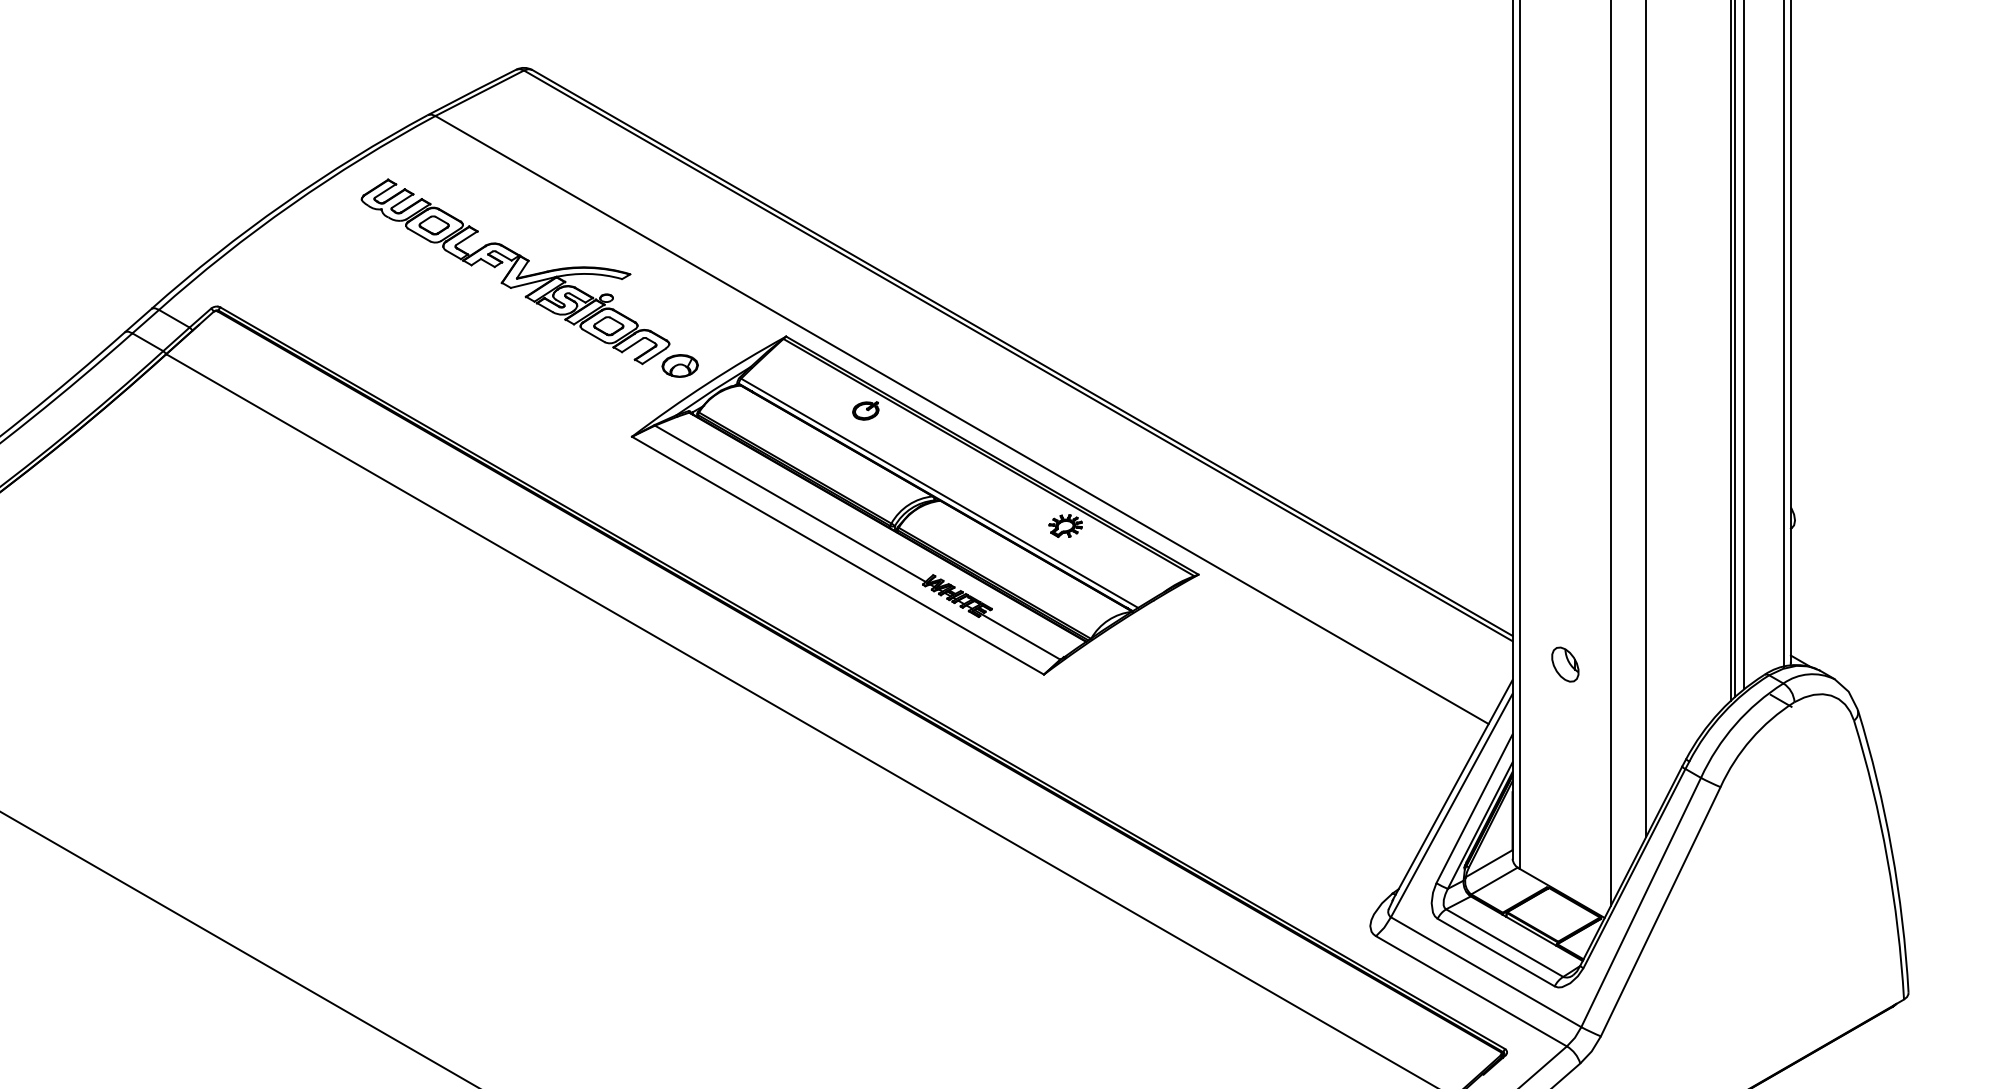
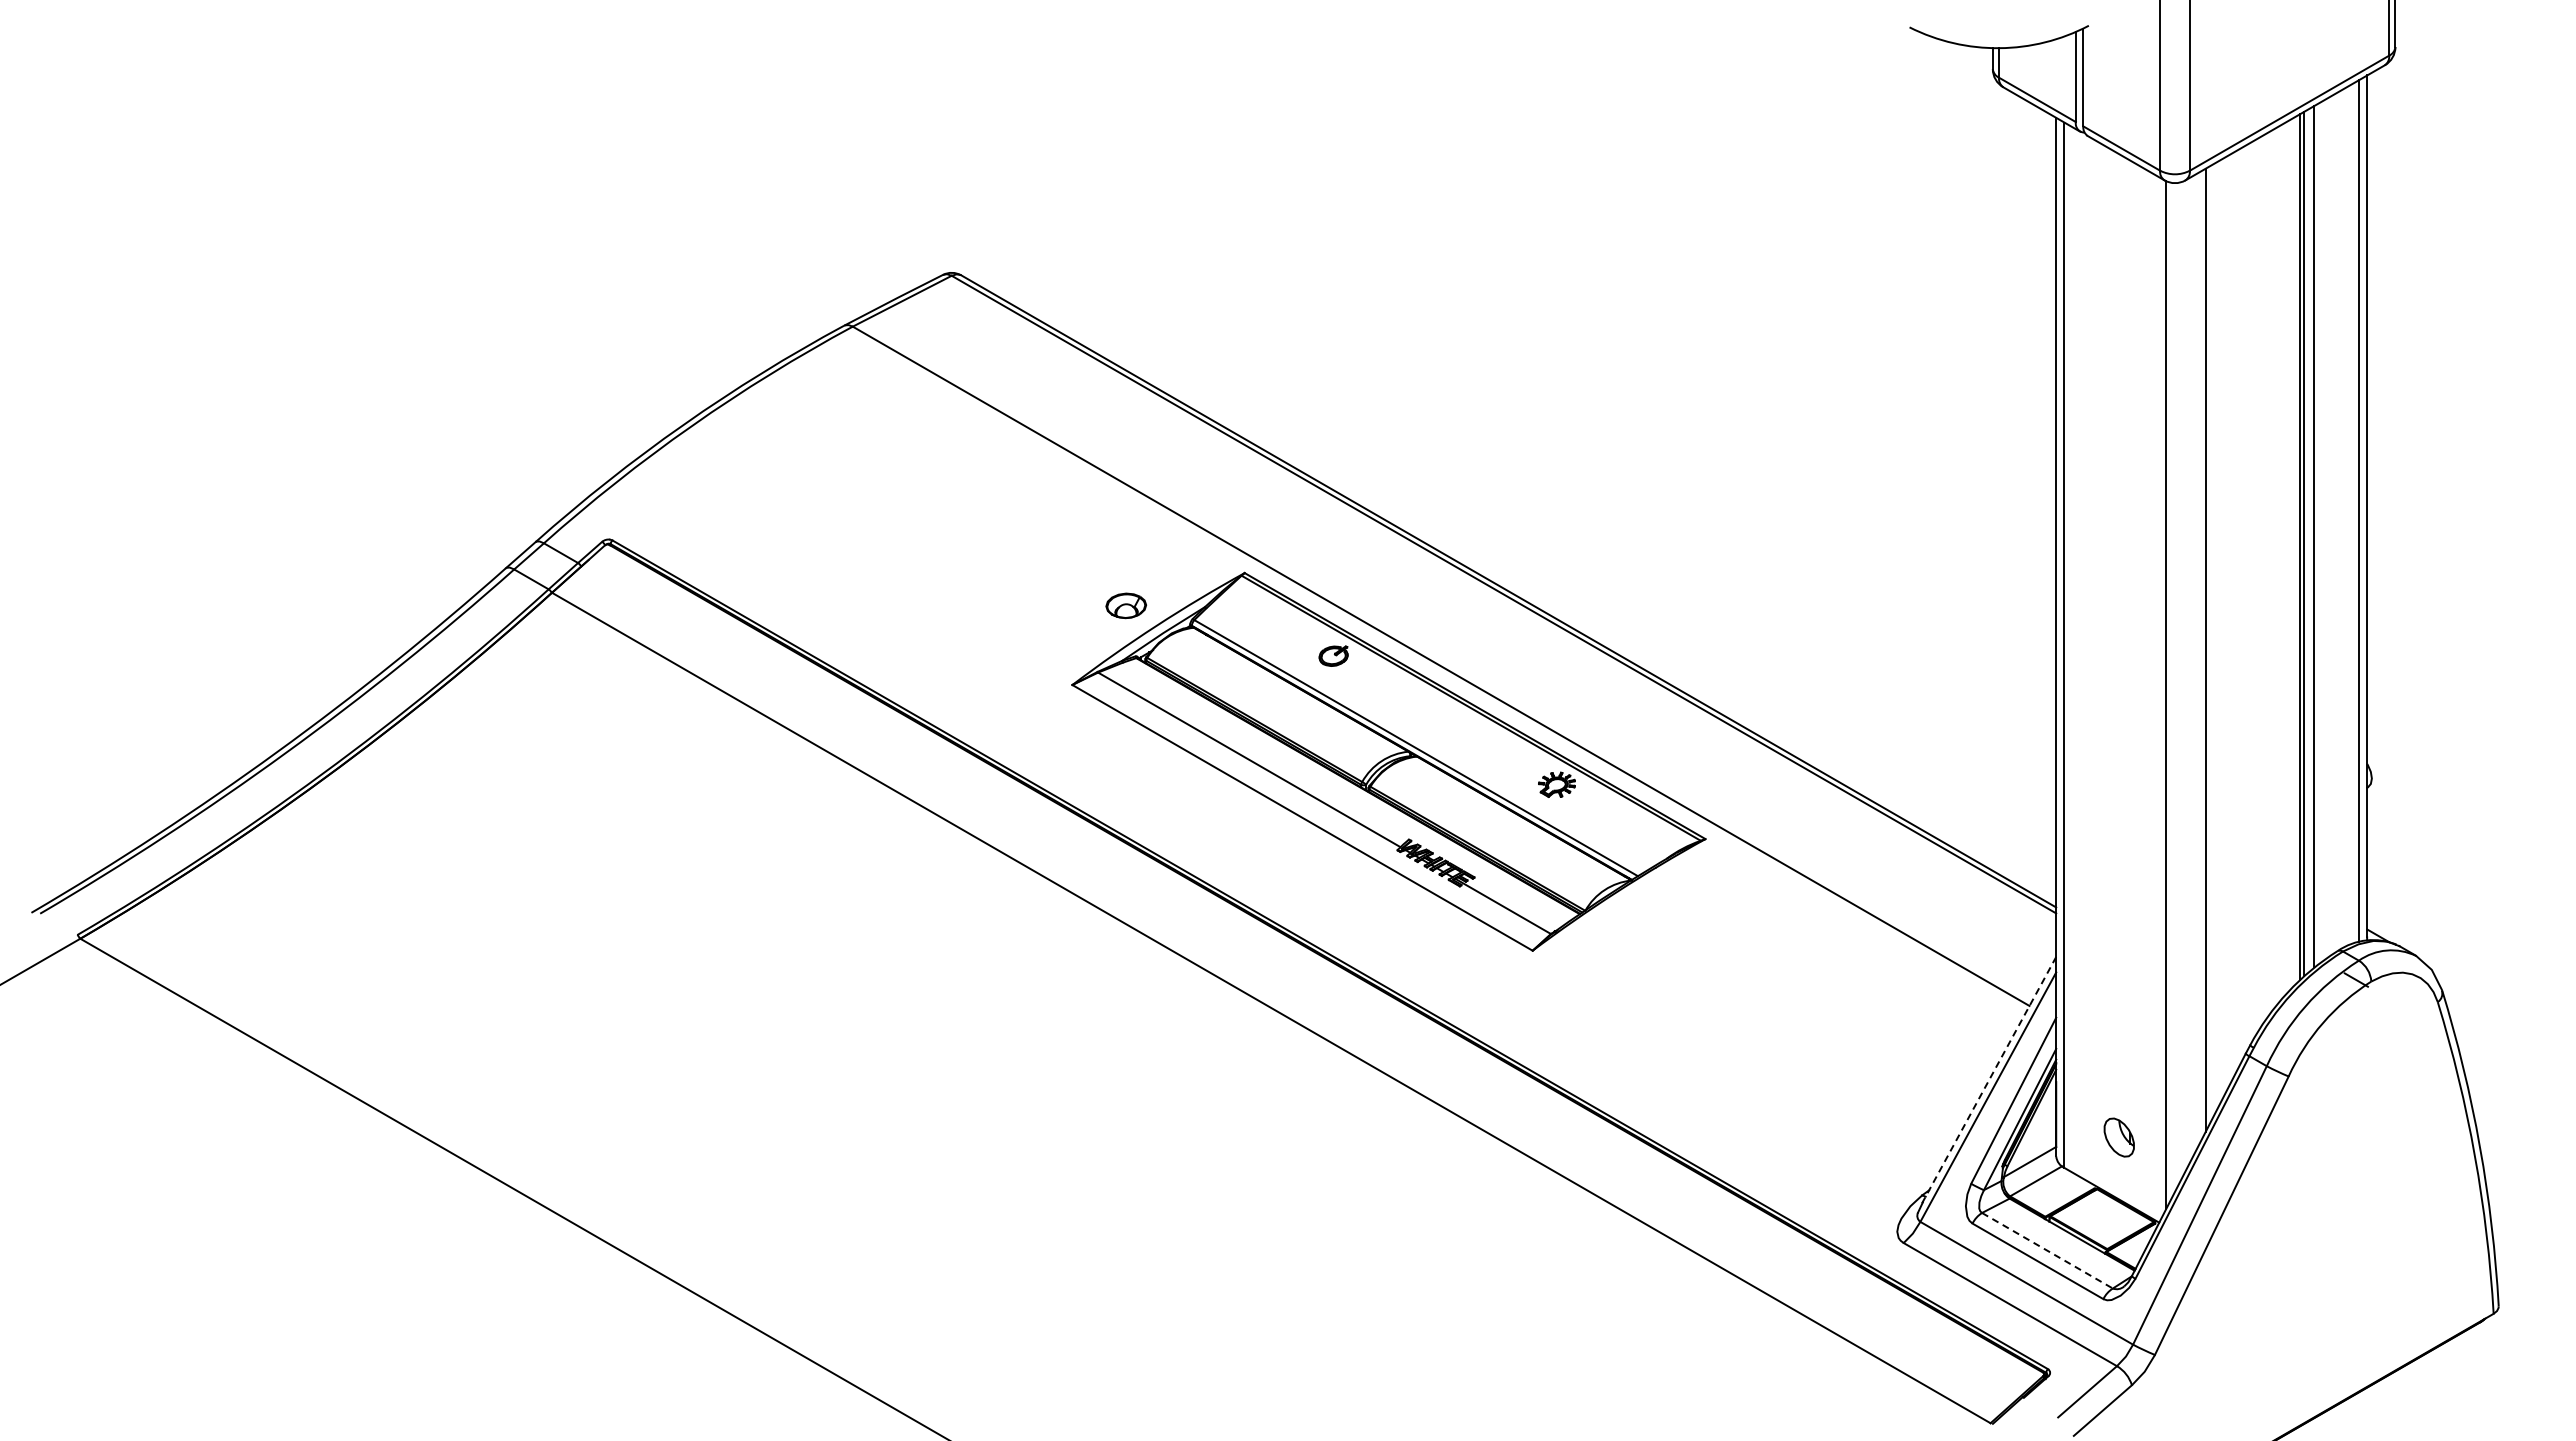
part: (514, 271) -> (941, 500), removed
part: (1564, 664) -> (2118, 1137), moved
line: (1451, 790) -> (1988, 1080), solid -> dashed
line: (1504, 942) -> (2047, 1250), solid -> dashed

